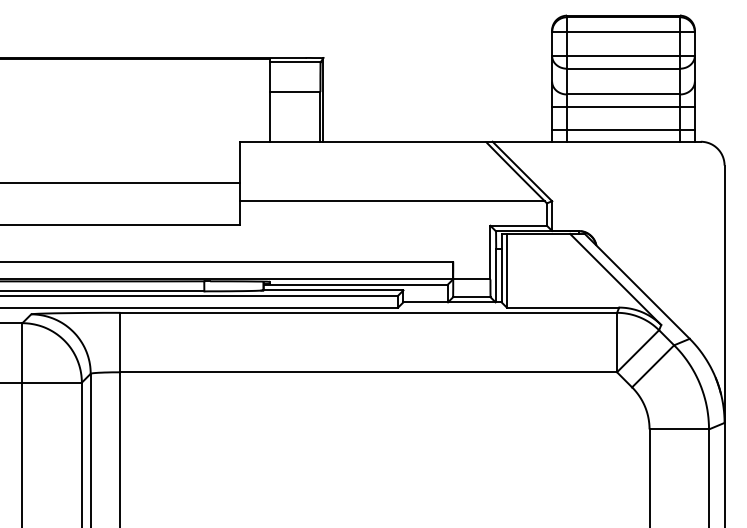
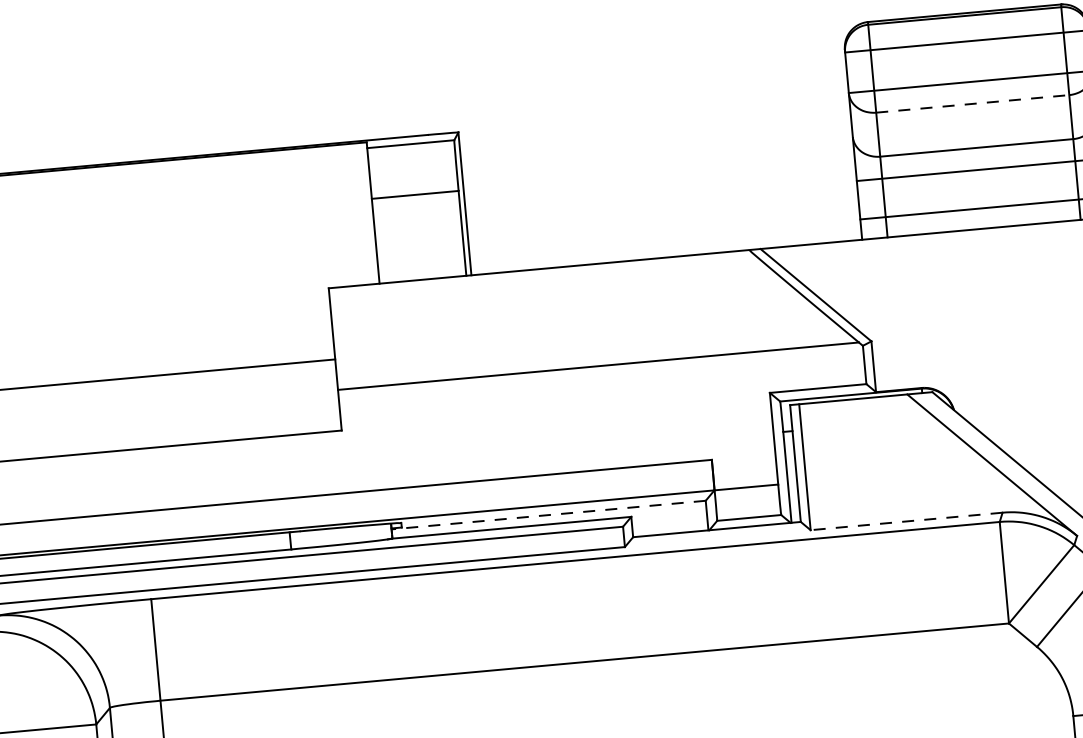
line: (623, 68) -> (972, 103), solid -> dashed
line: (355, 285) -> (548, 515), solid -> dashed
line: (562, 307) -> (905, 521), solid -> dashed

